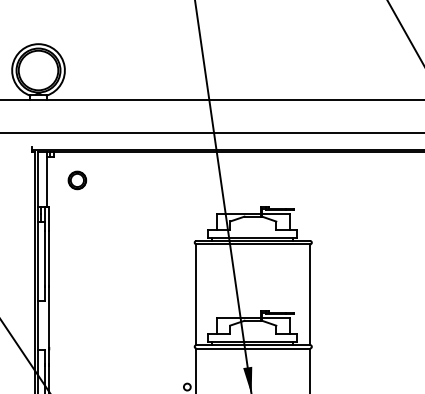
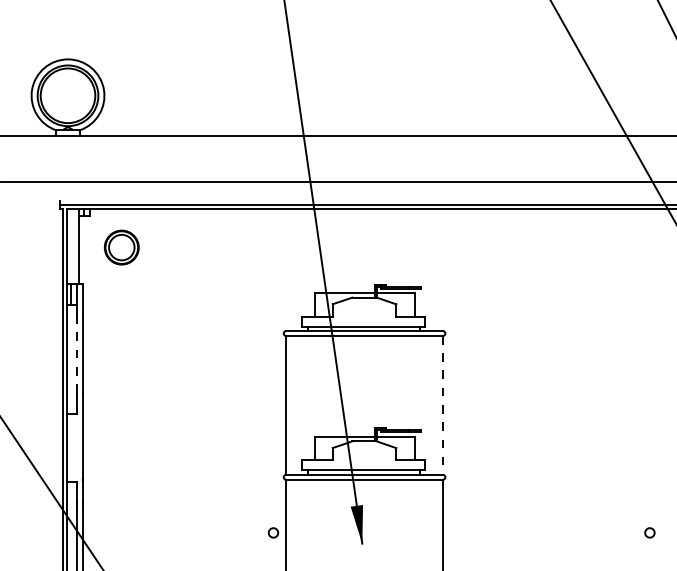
part: (77, 180) -> (121, 247), size x1.4
line: (44, 257) -> (76, 354), solid -> dashed
line: (310, 294) -> (443, 405), solid -> dashed

